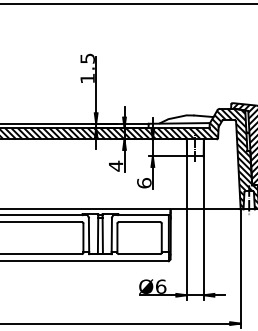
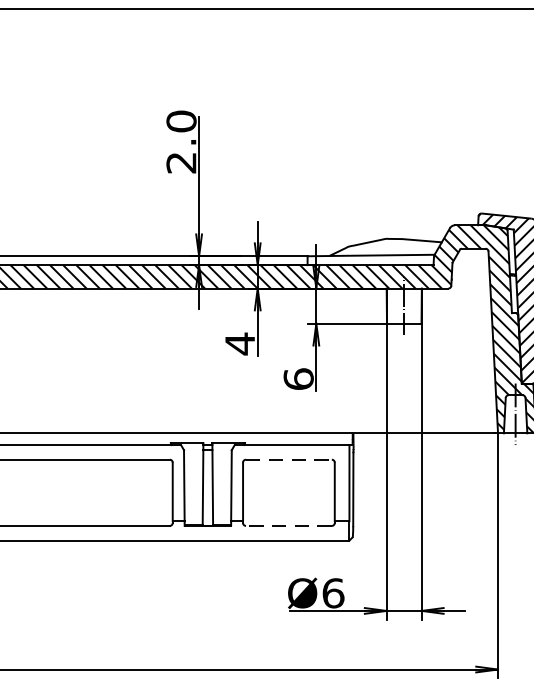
text: (87, 68) -> (181, 141), 1.5 -> 2.0
line: (139, 222) -> (288, 460), solid -> dashed
line: (139, 254) -> (288, 526), solid -> dashed

